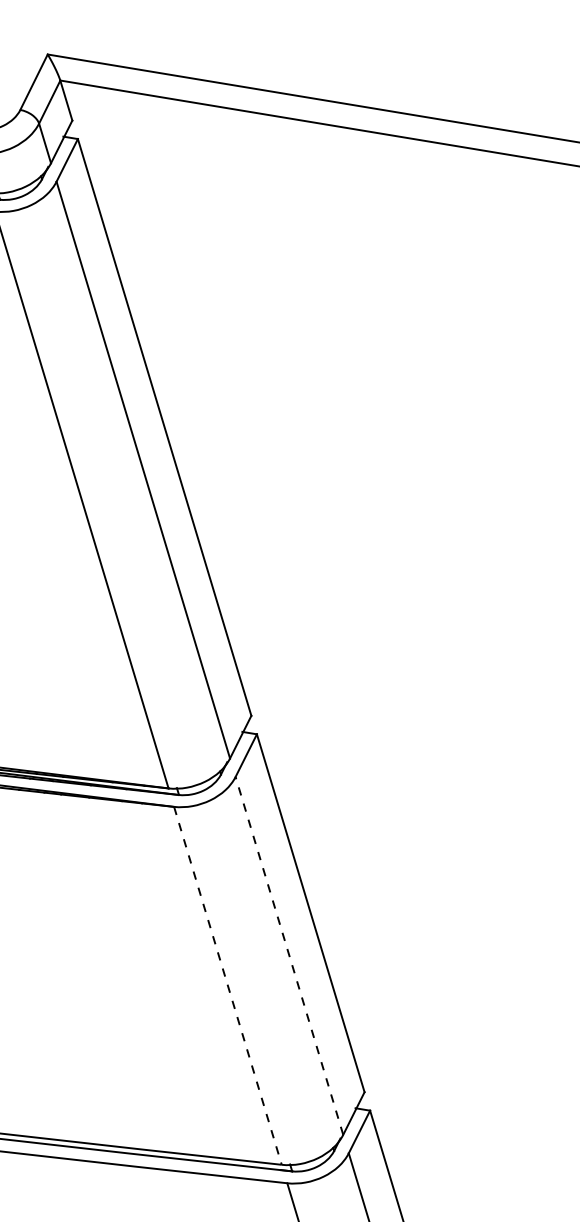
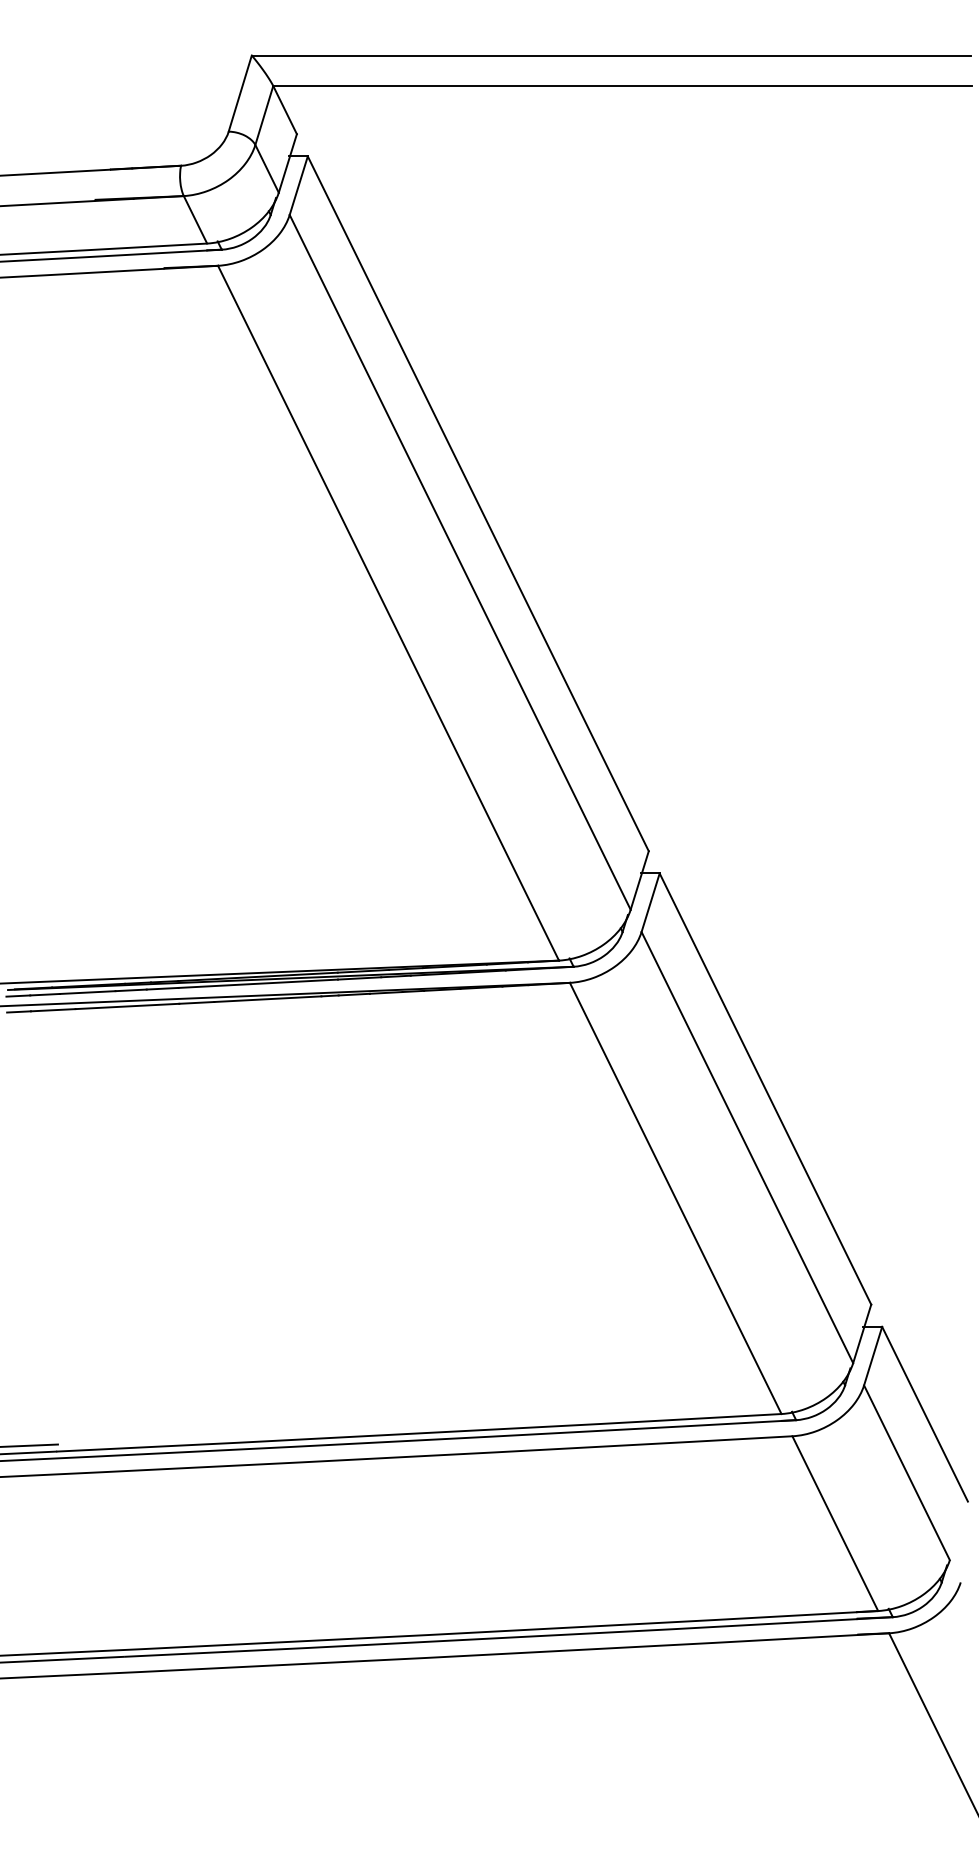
line: (289, 955) -> (747, 1147), dashed -> solid
line: (227, 985) -> (675, 1198), dashed -> solid

